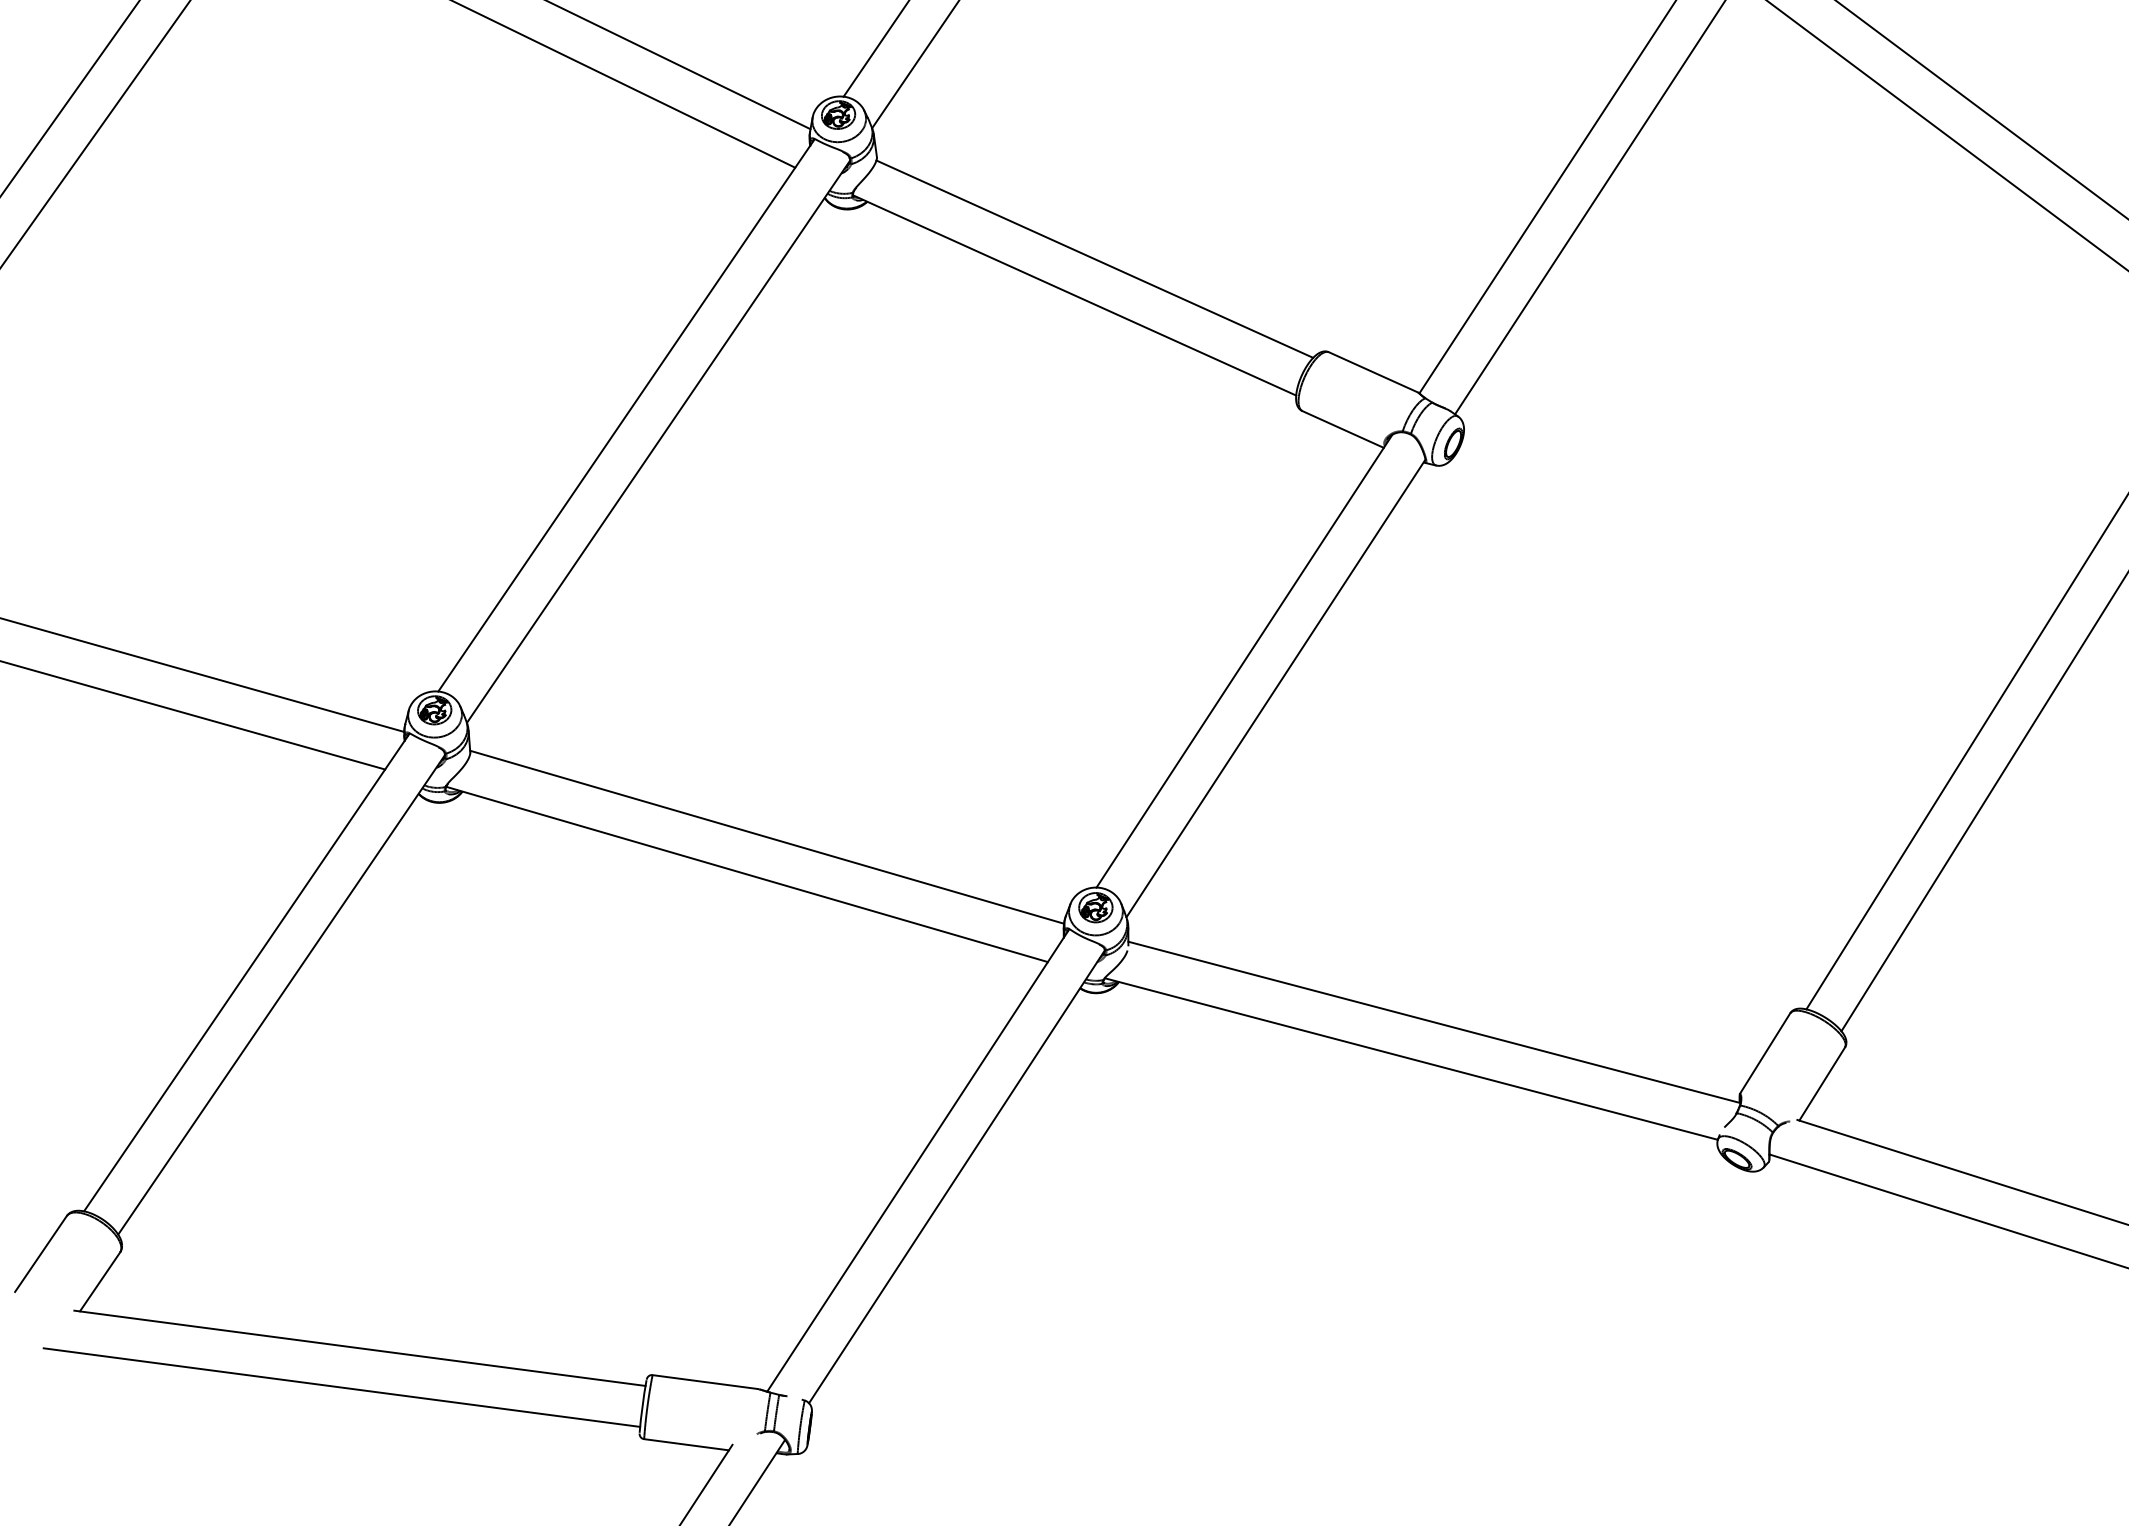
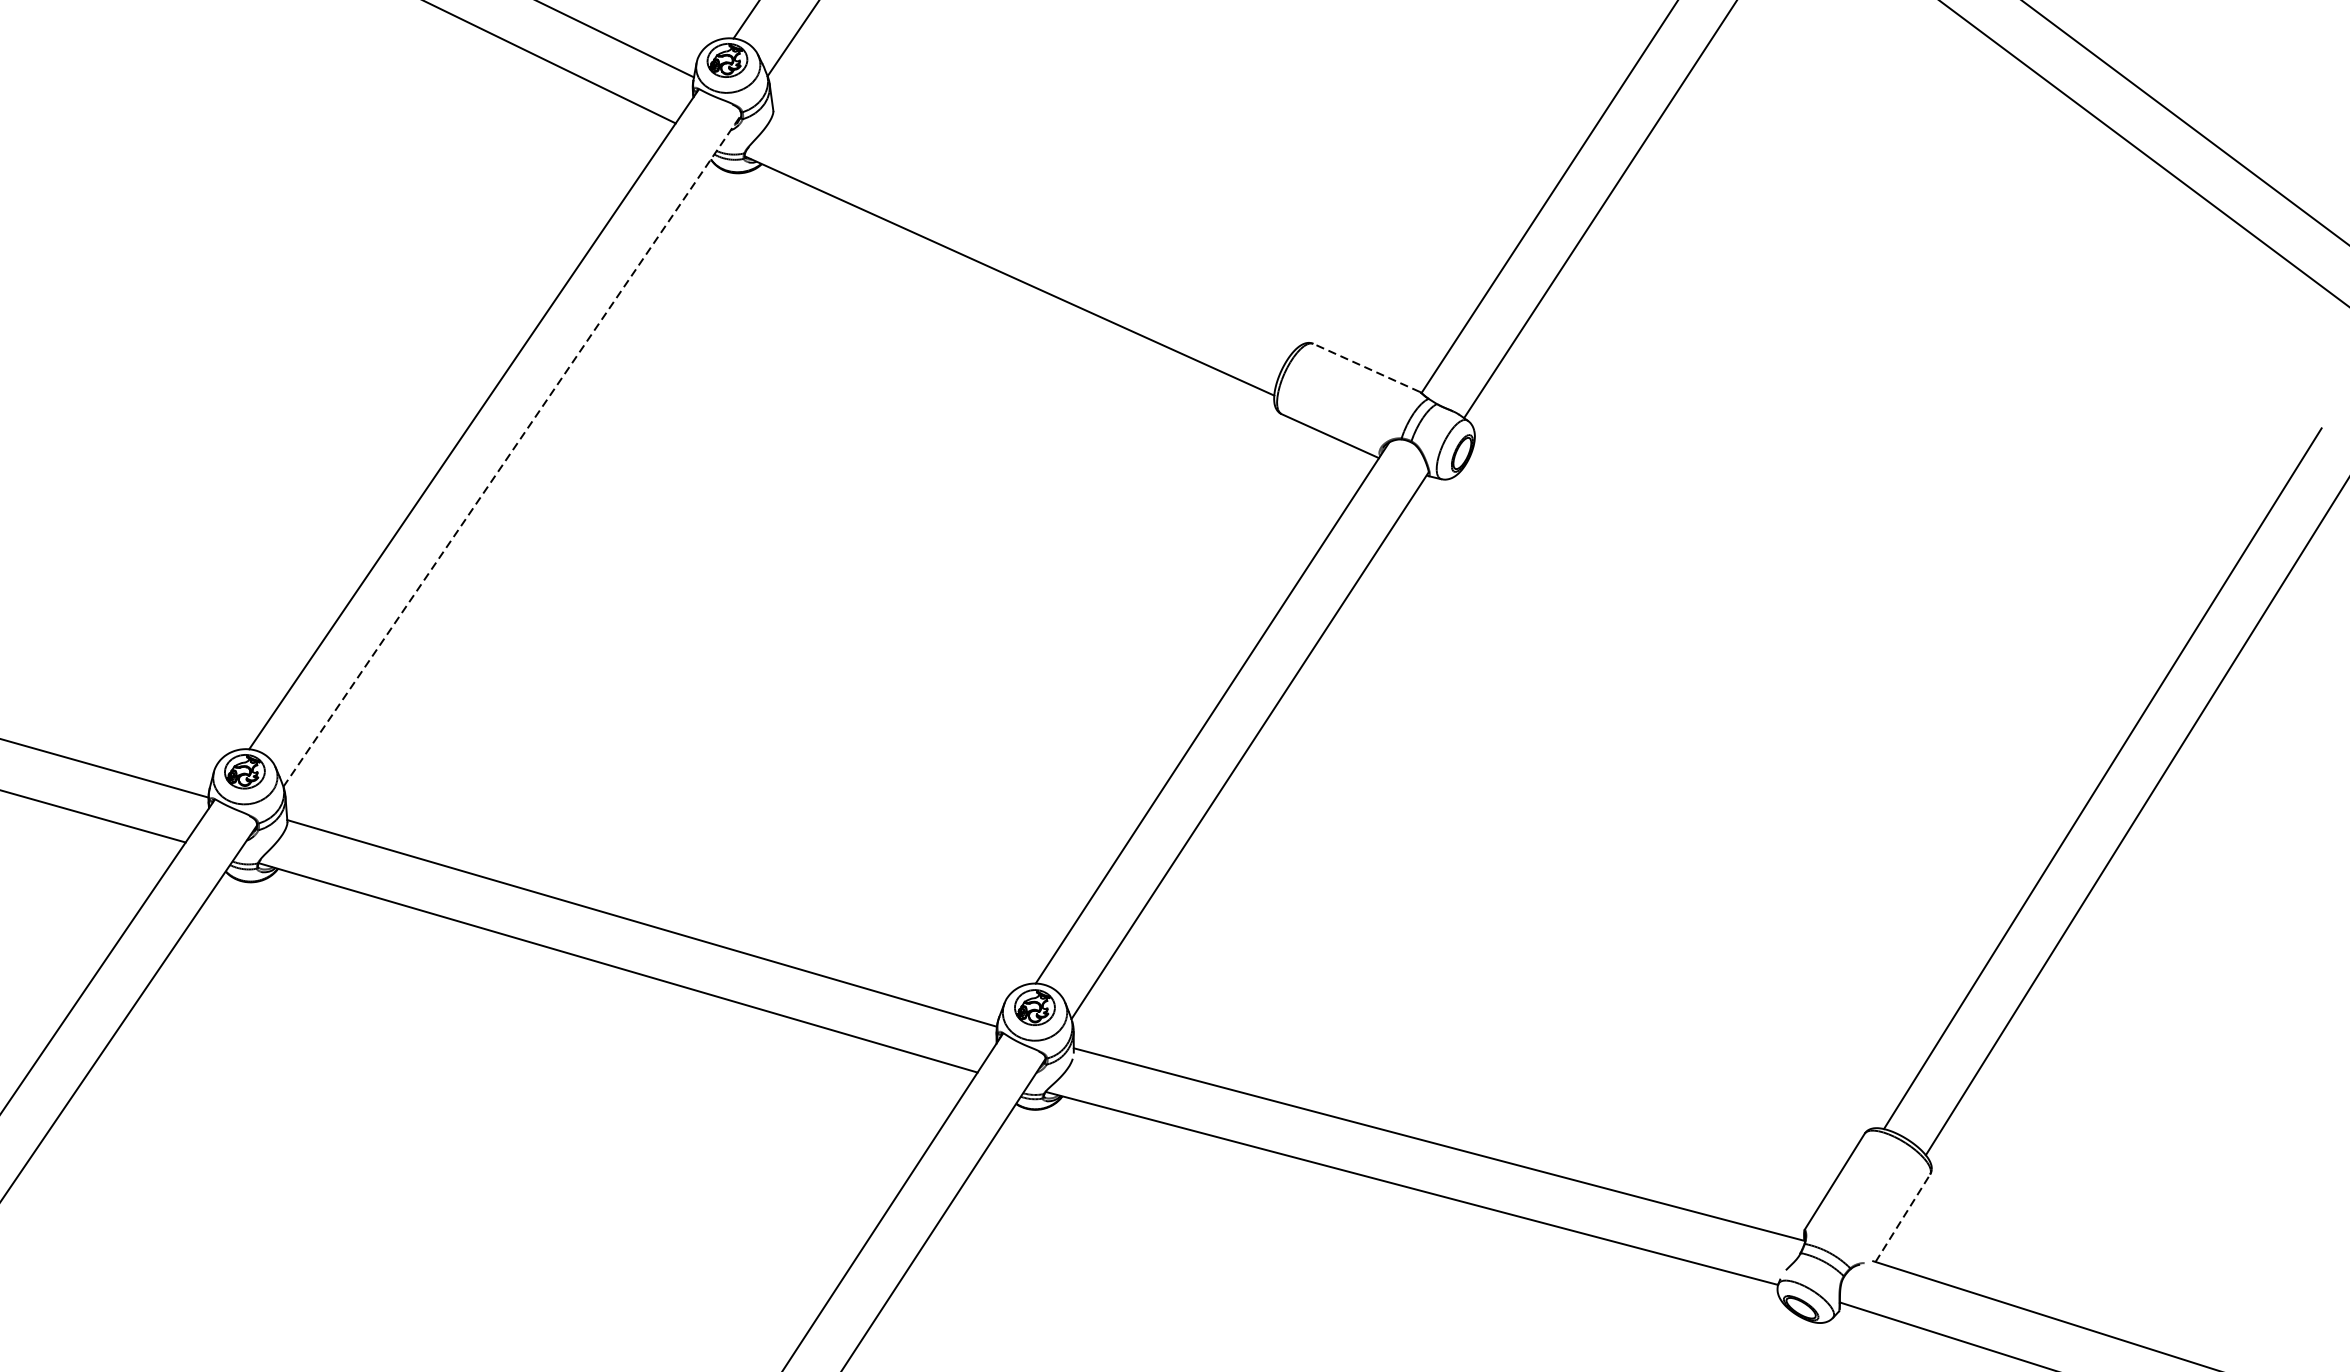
line: (1094, 258) -> (1033, 231), removed
line: (1373, 372) -> (1366, 368), solid -> dashed
line: (658, 441) -> (512, 450), solid -> dashed
line: (1822, 1083) -> (1903, 1217), solid -> dashed

